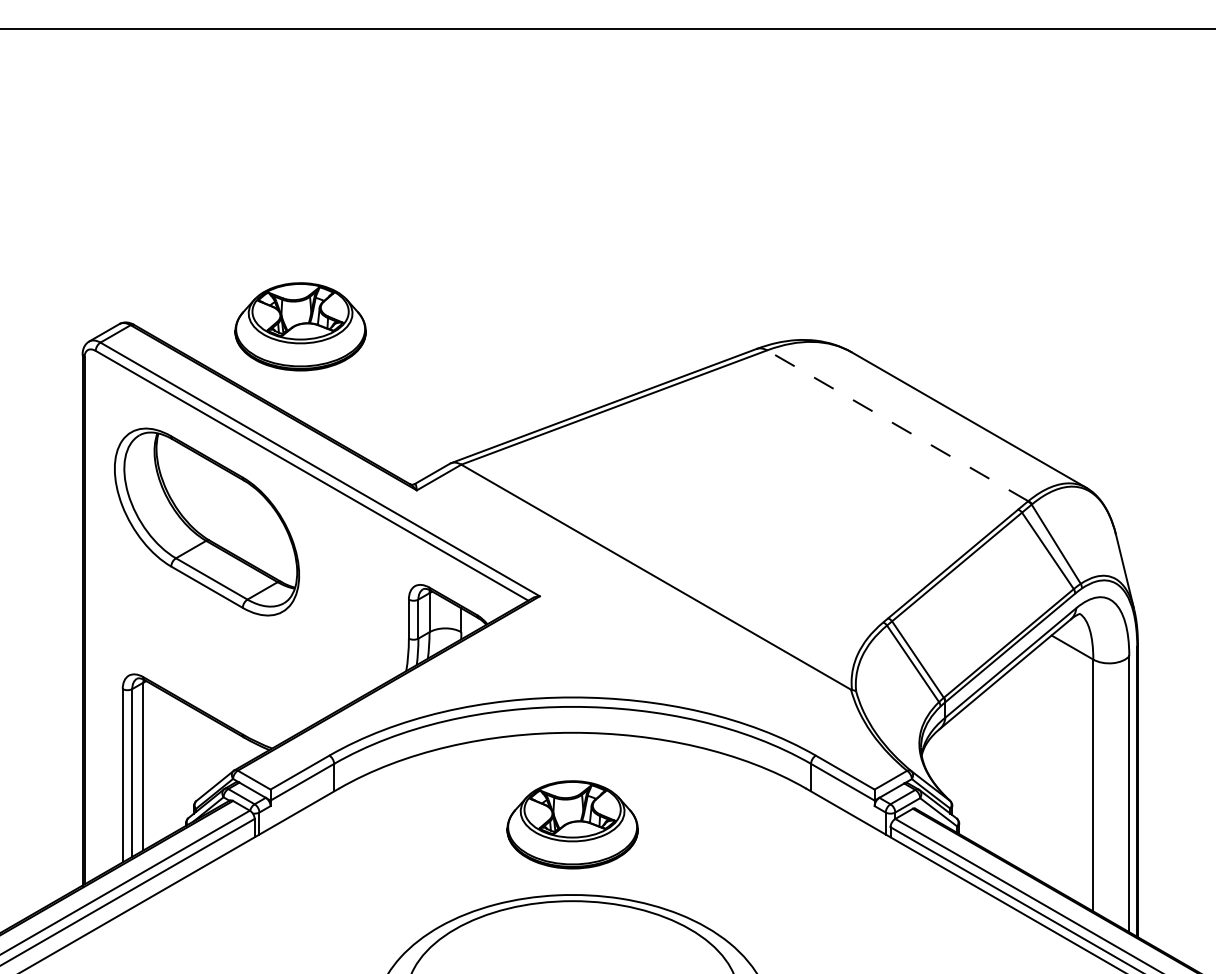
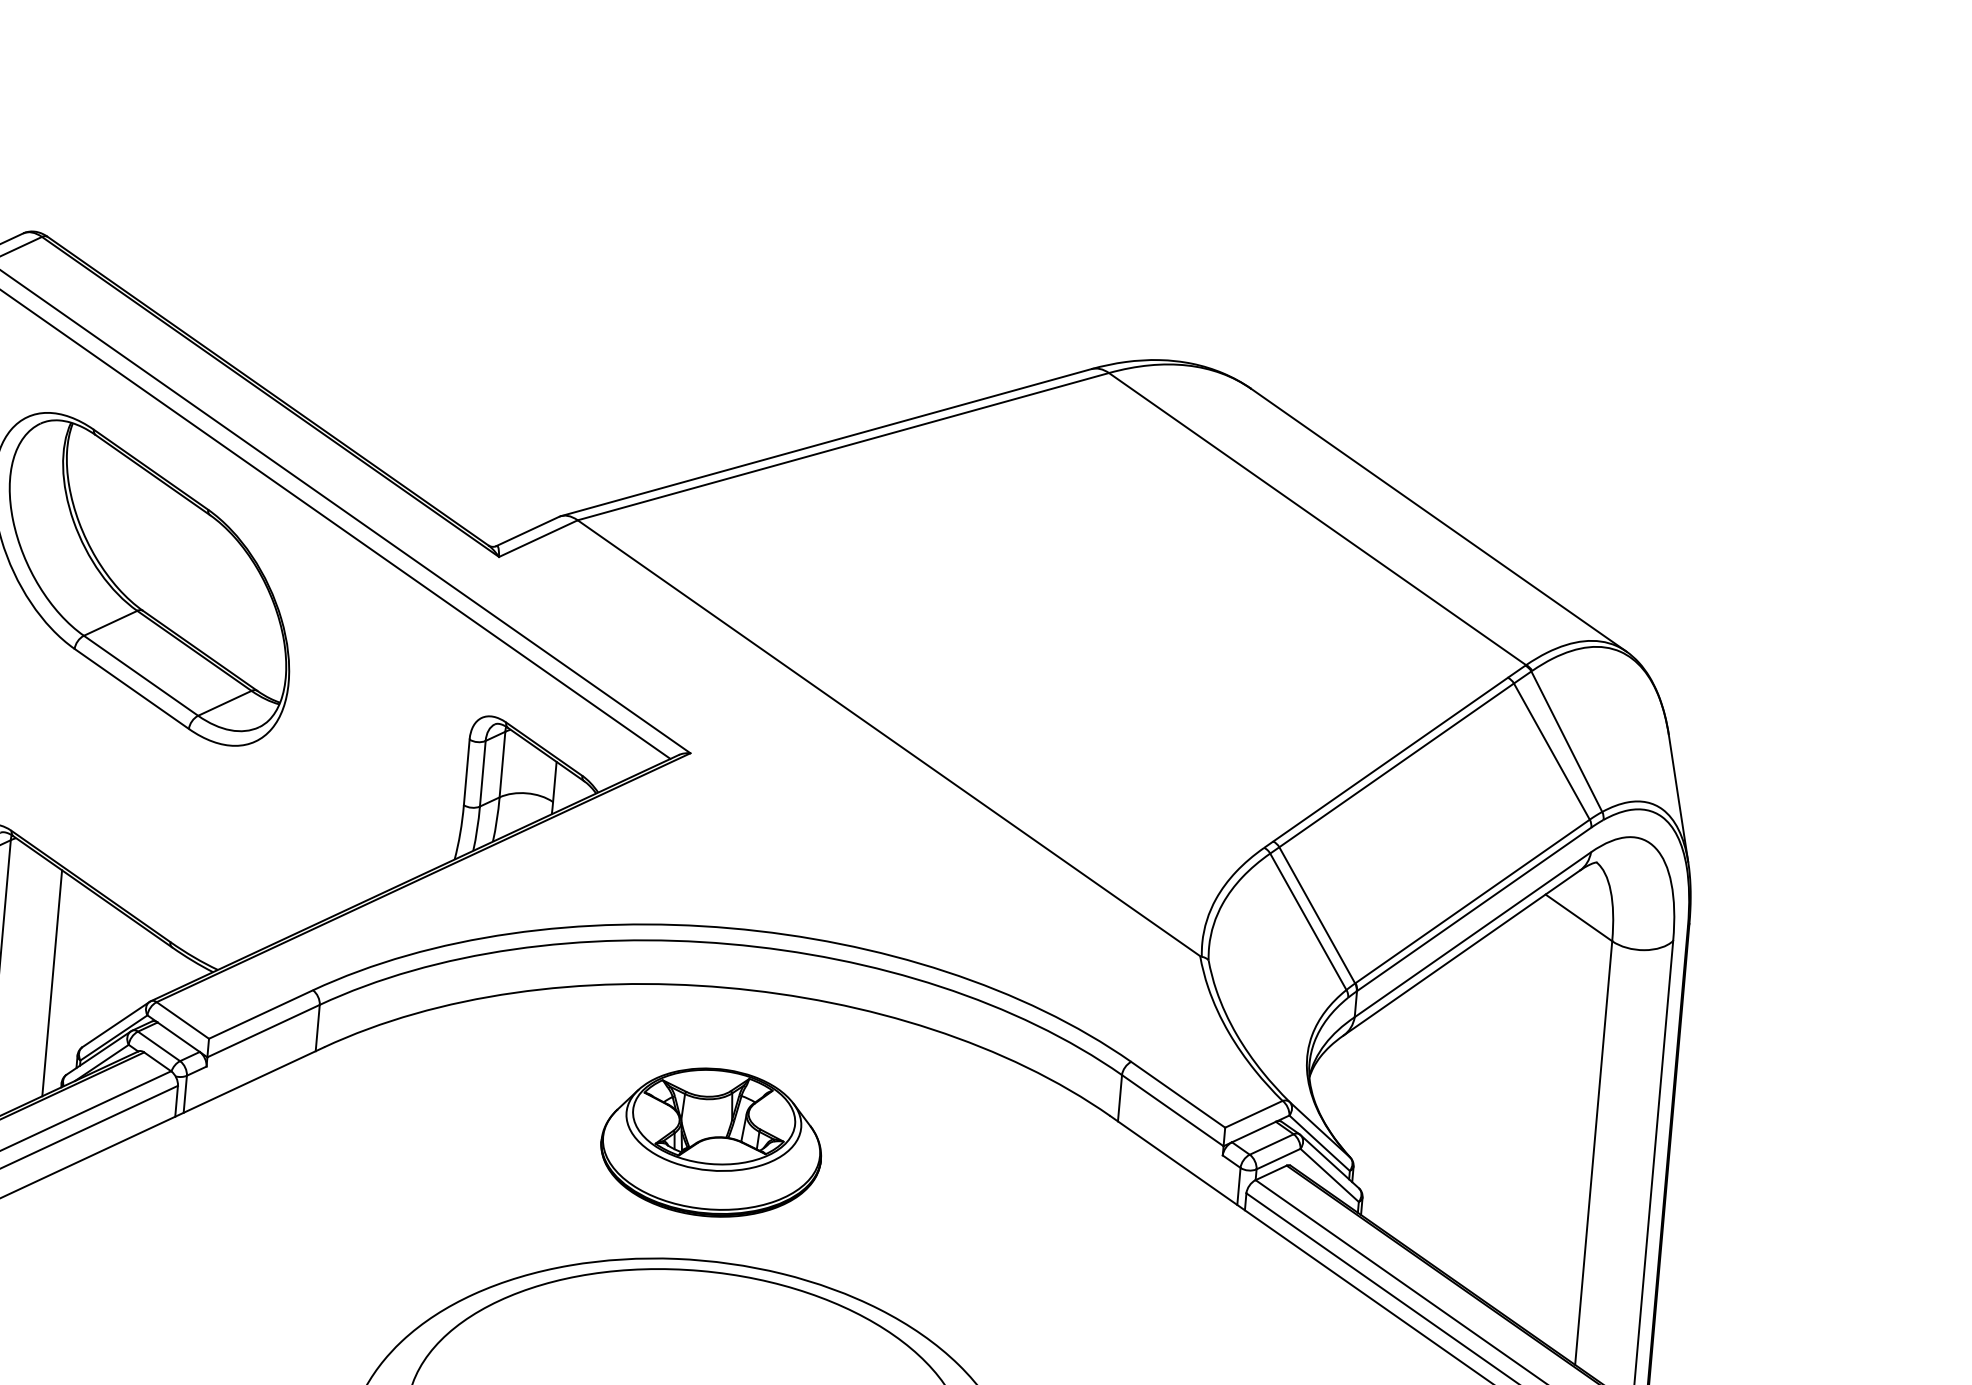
part: (300, 326) -> (327, 264), removed
line: (897, 425) -> (1317, 518), dashed -> solid
line: (175, 764) -> (52, 982), added

